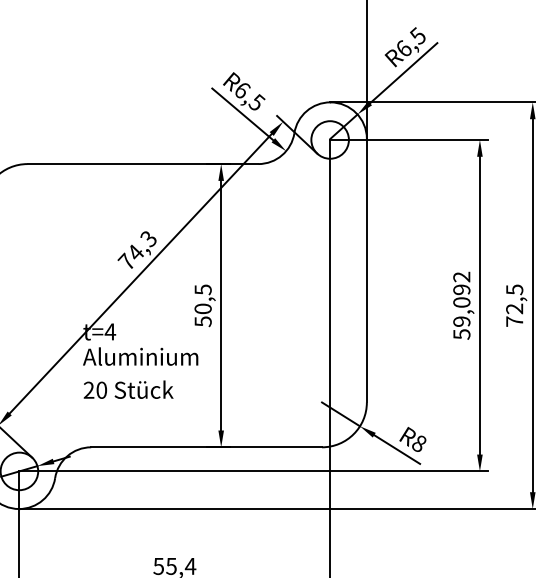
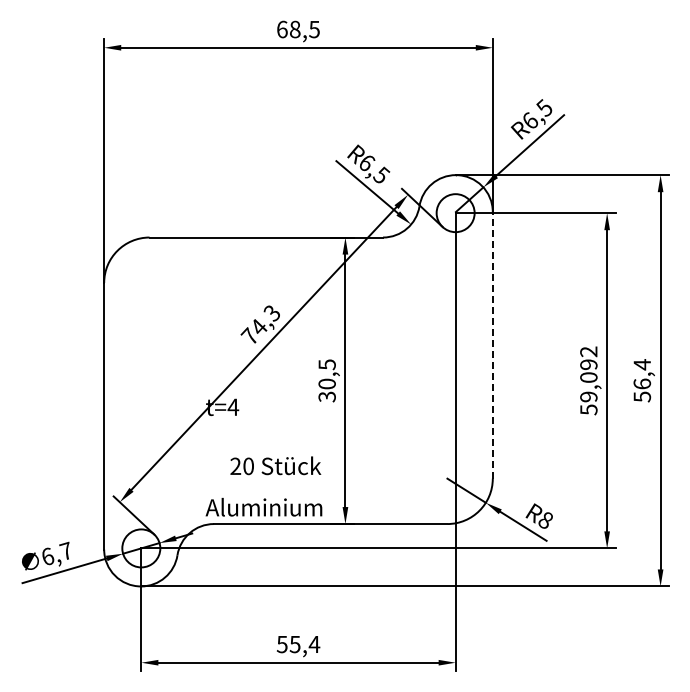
line: (366, 269) -> (492, 344), solid -> dashed
text: (514, 305) -> (642, 380), 72,5 -> 56,4
text: (202, 321) -> (326, 396), 50,5 -> 30,5
text: (140, 355) -> (263, 506), moved
text: (128, 389) -> (275, 465), moved

